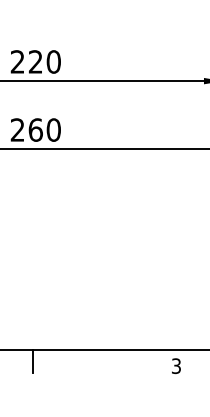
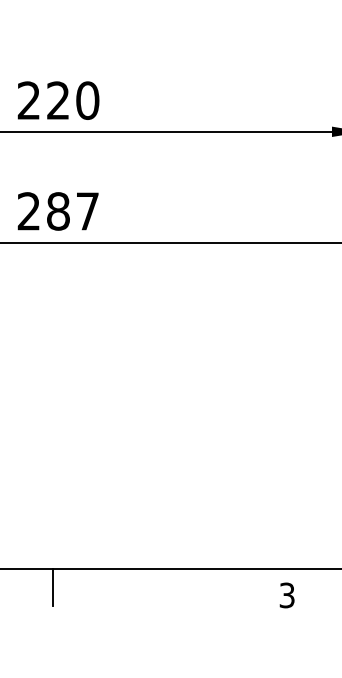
text: (44, 129) -> (72, 210), 260 -> 287

